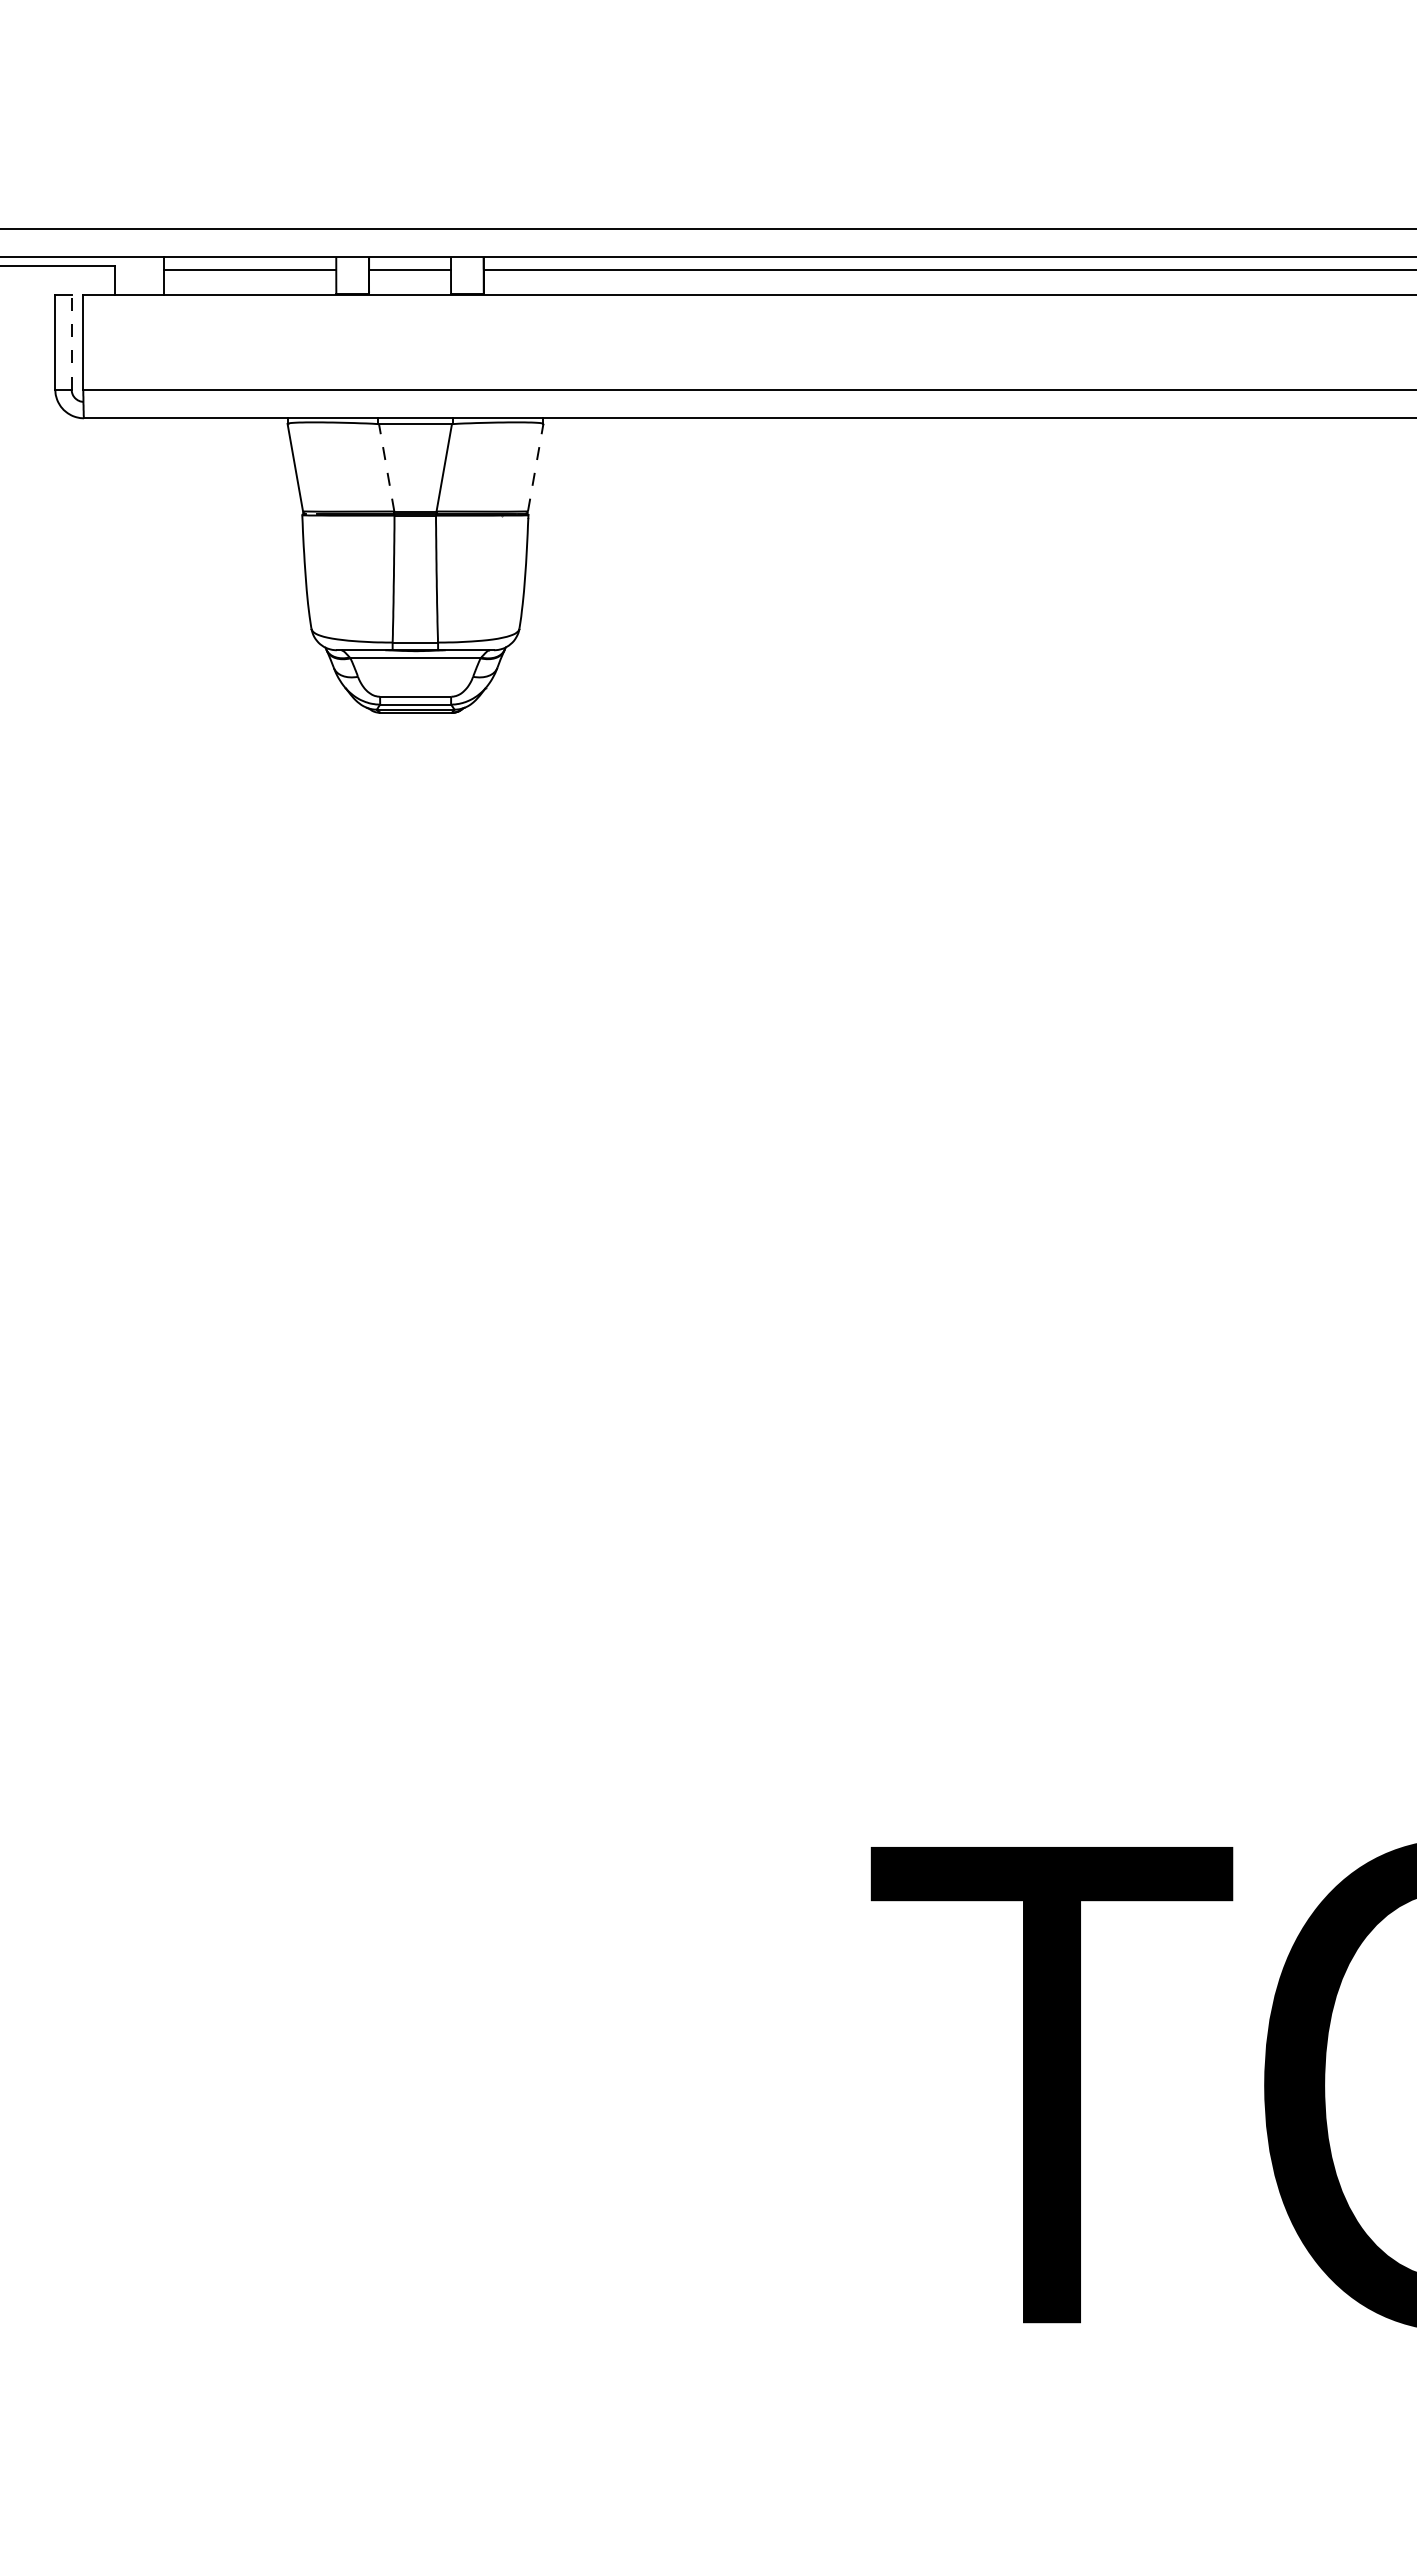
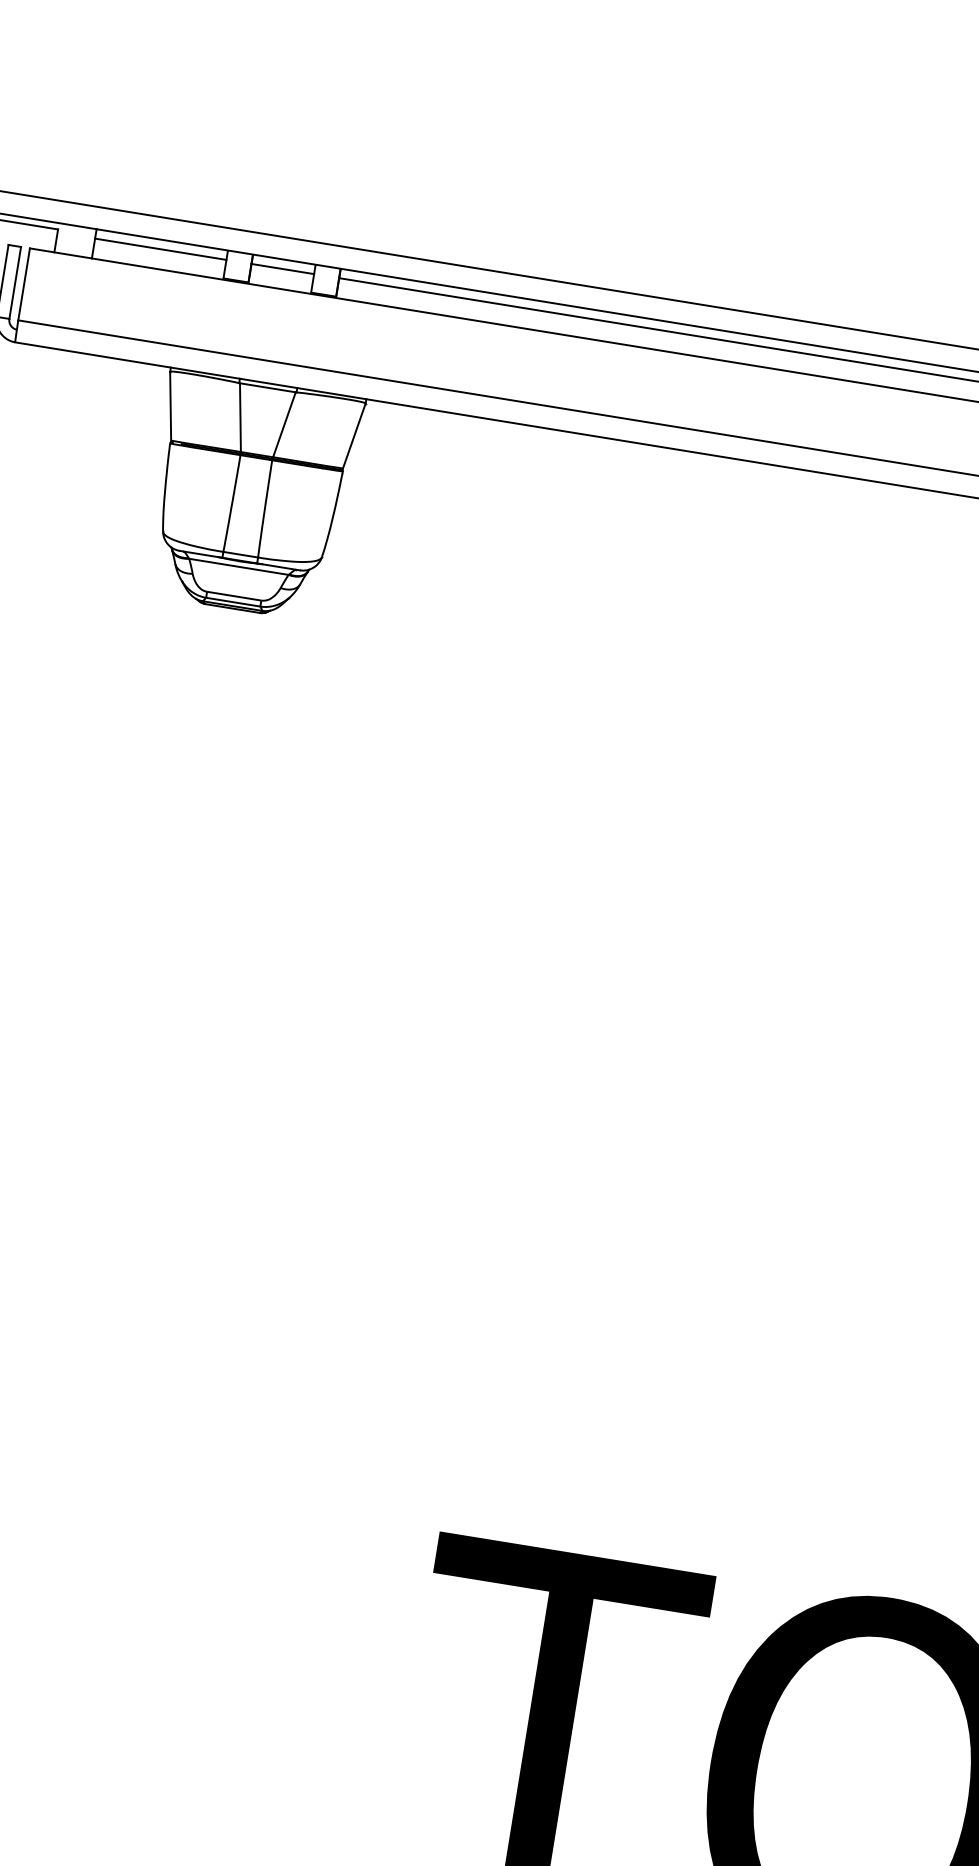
line: (71, 342) -> (15, 282), dashed -> solid
line: (386, 467) -> (240, 417), dashed -> solid
line: (535, 467) -> (354, 435), dashed -> solid

